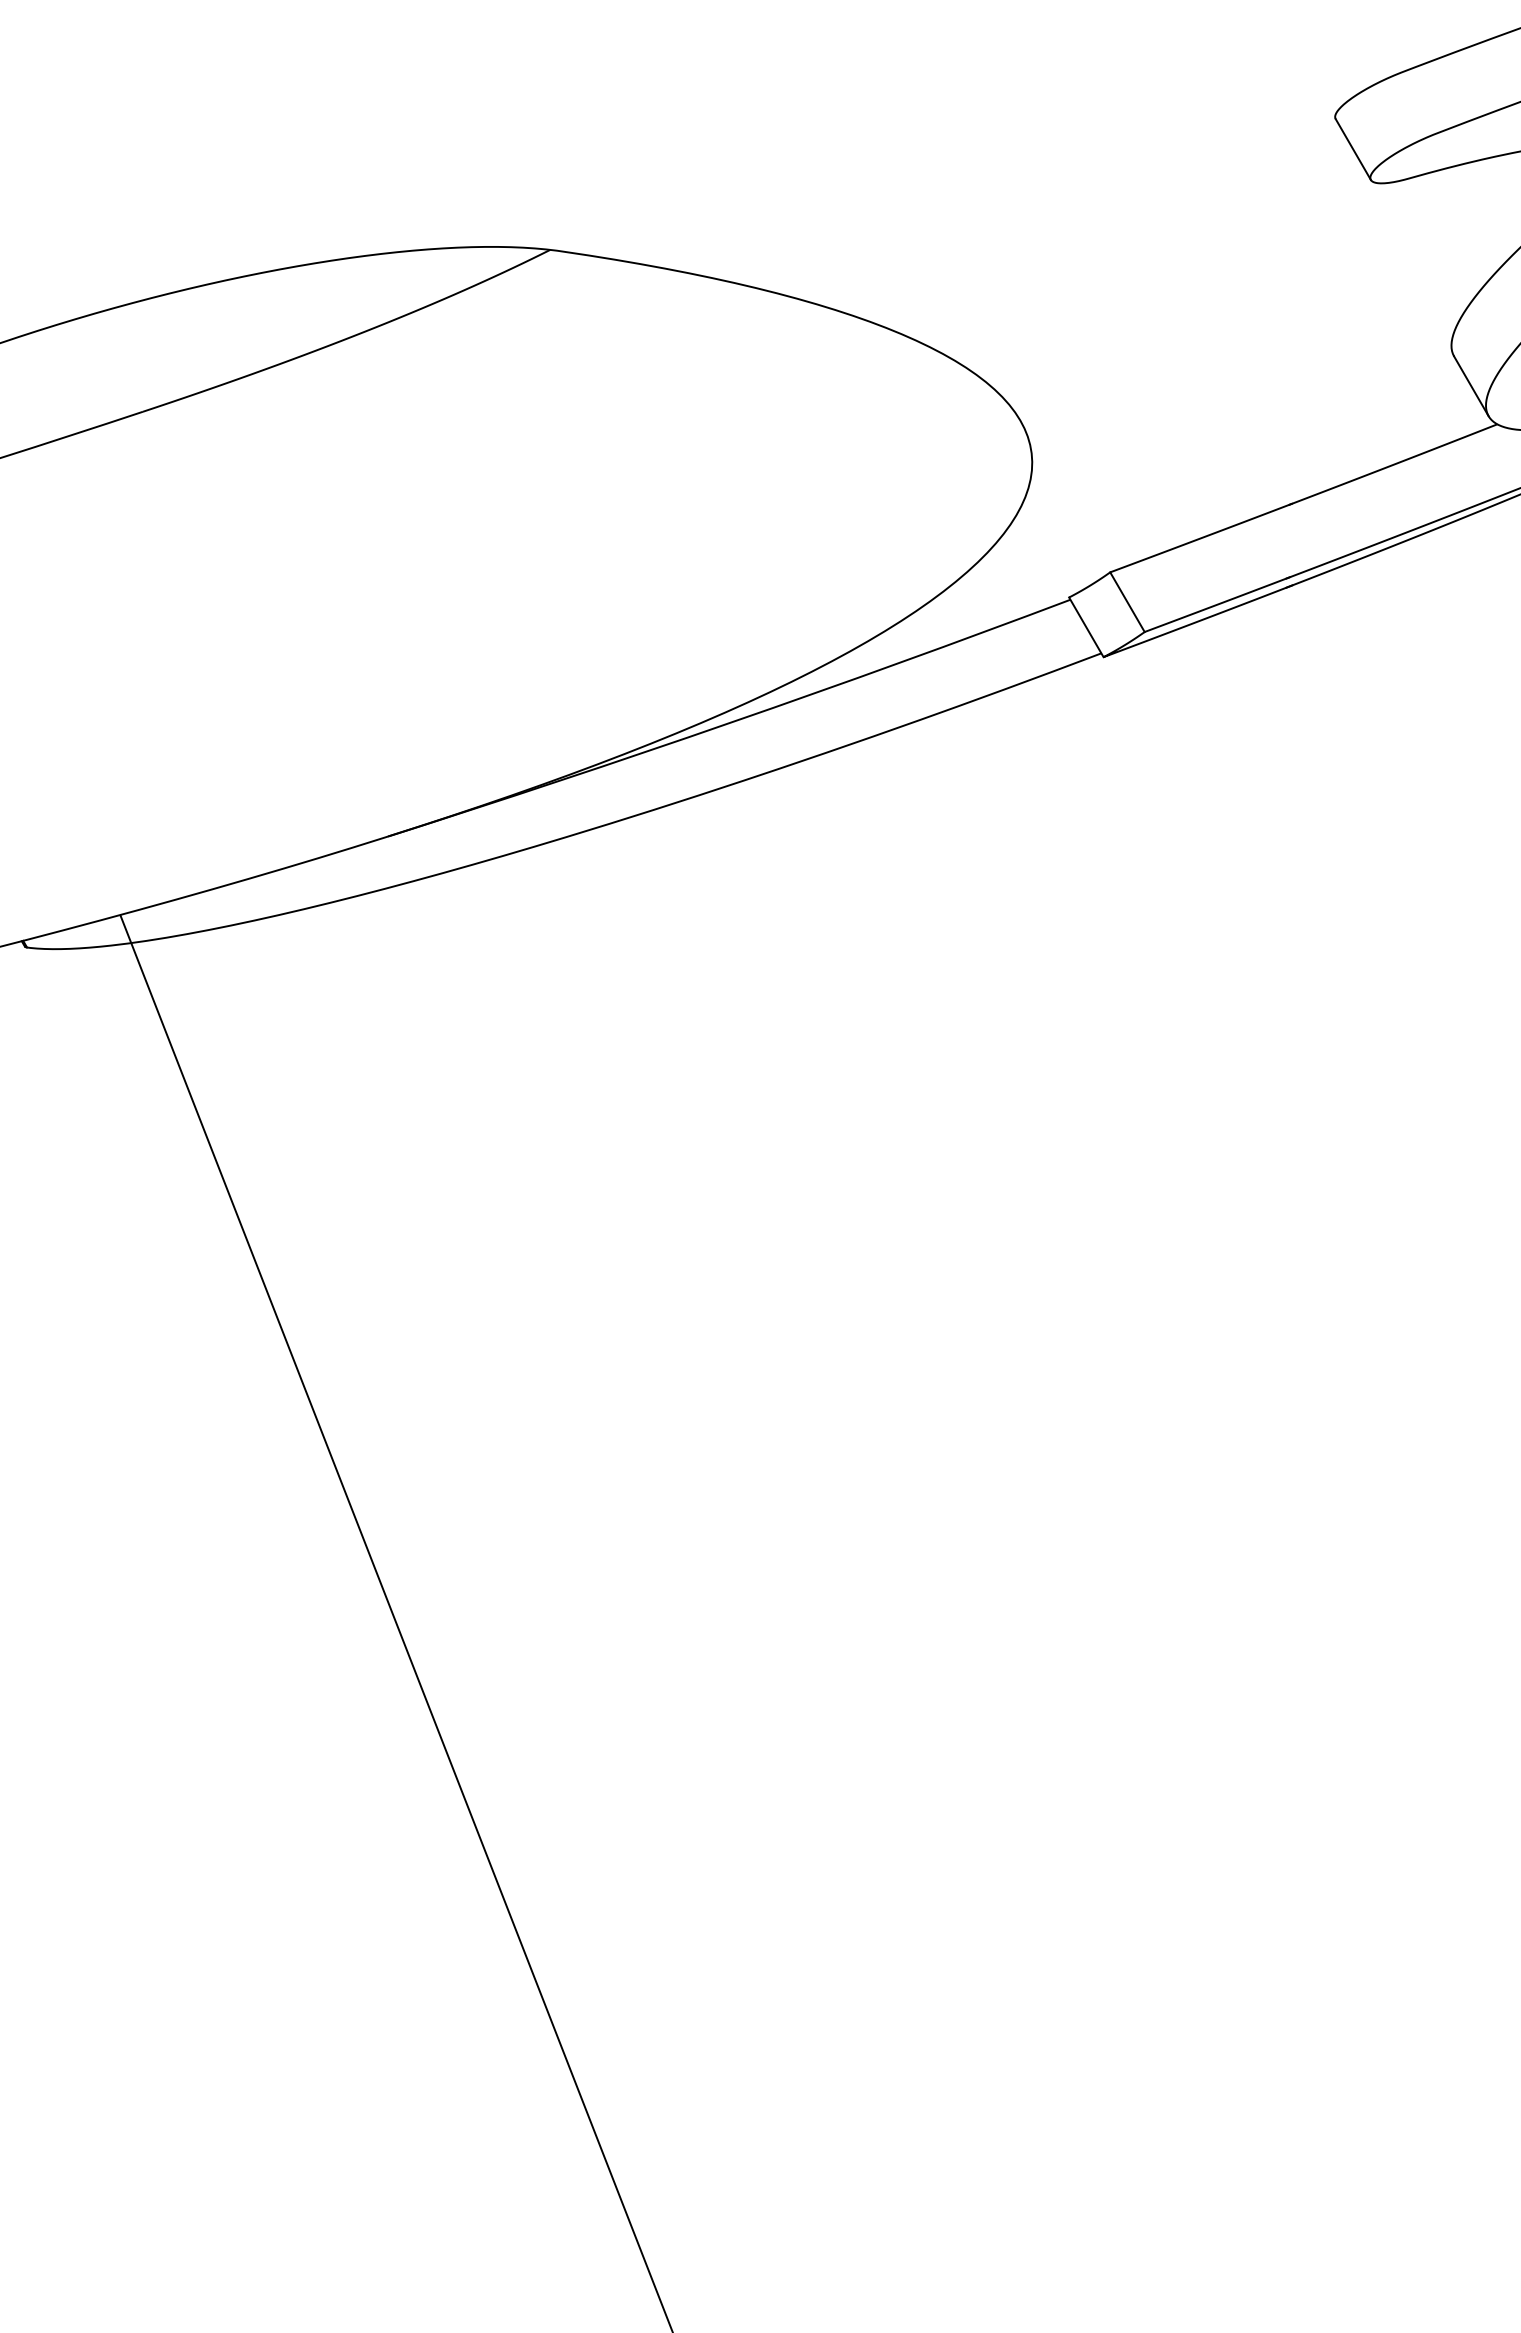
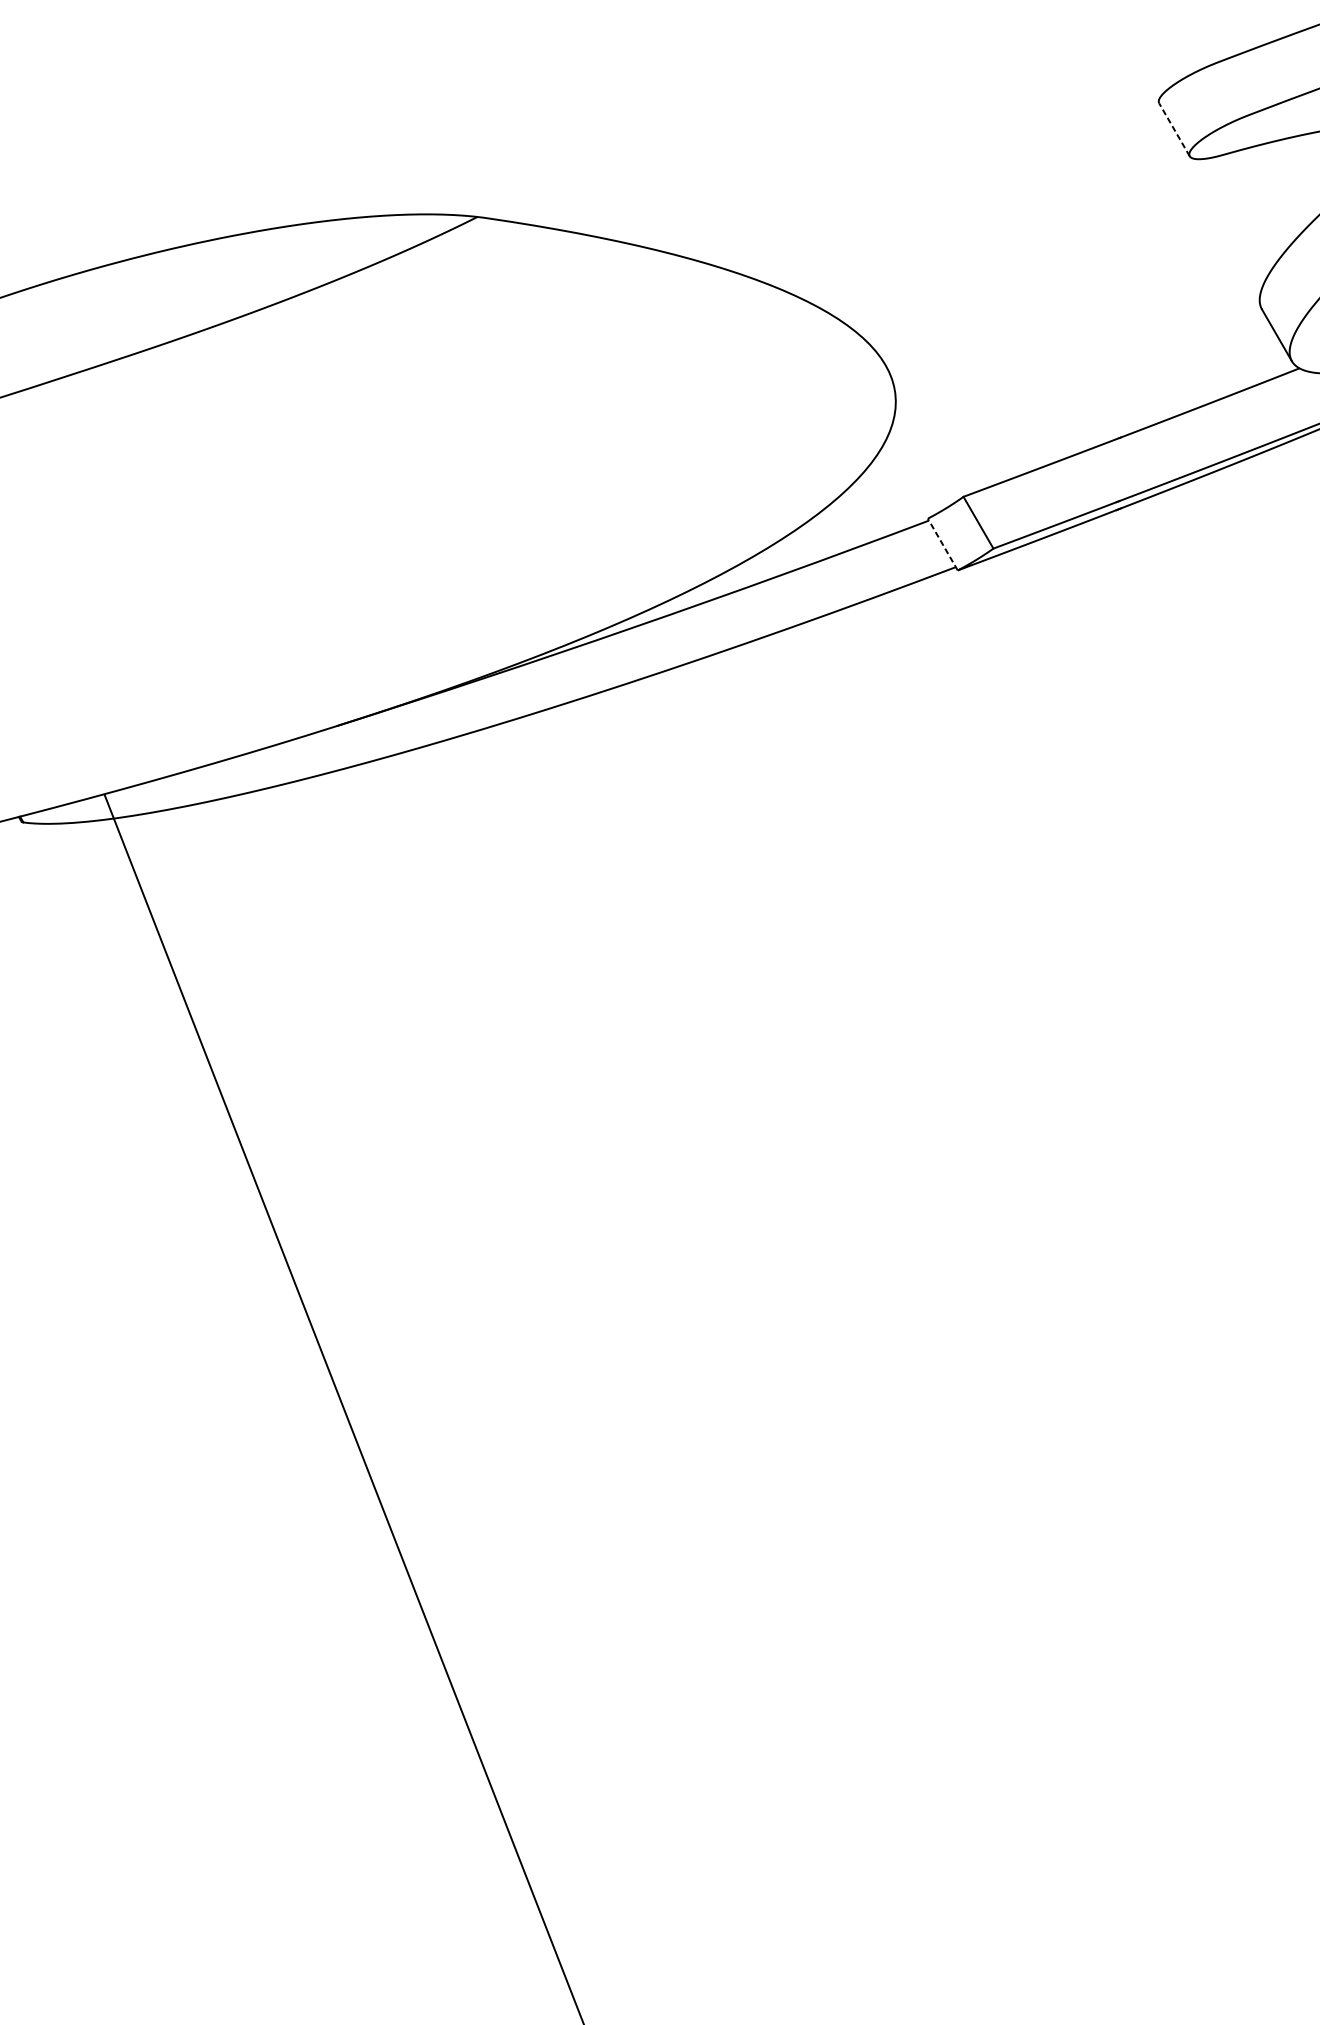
line: (1353, 149) -> (1174, 129), solid -> dashed
line: (1086, 626) -> (942, 543), solid -> dashed

